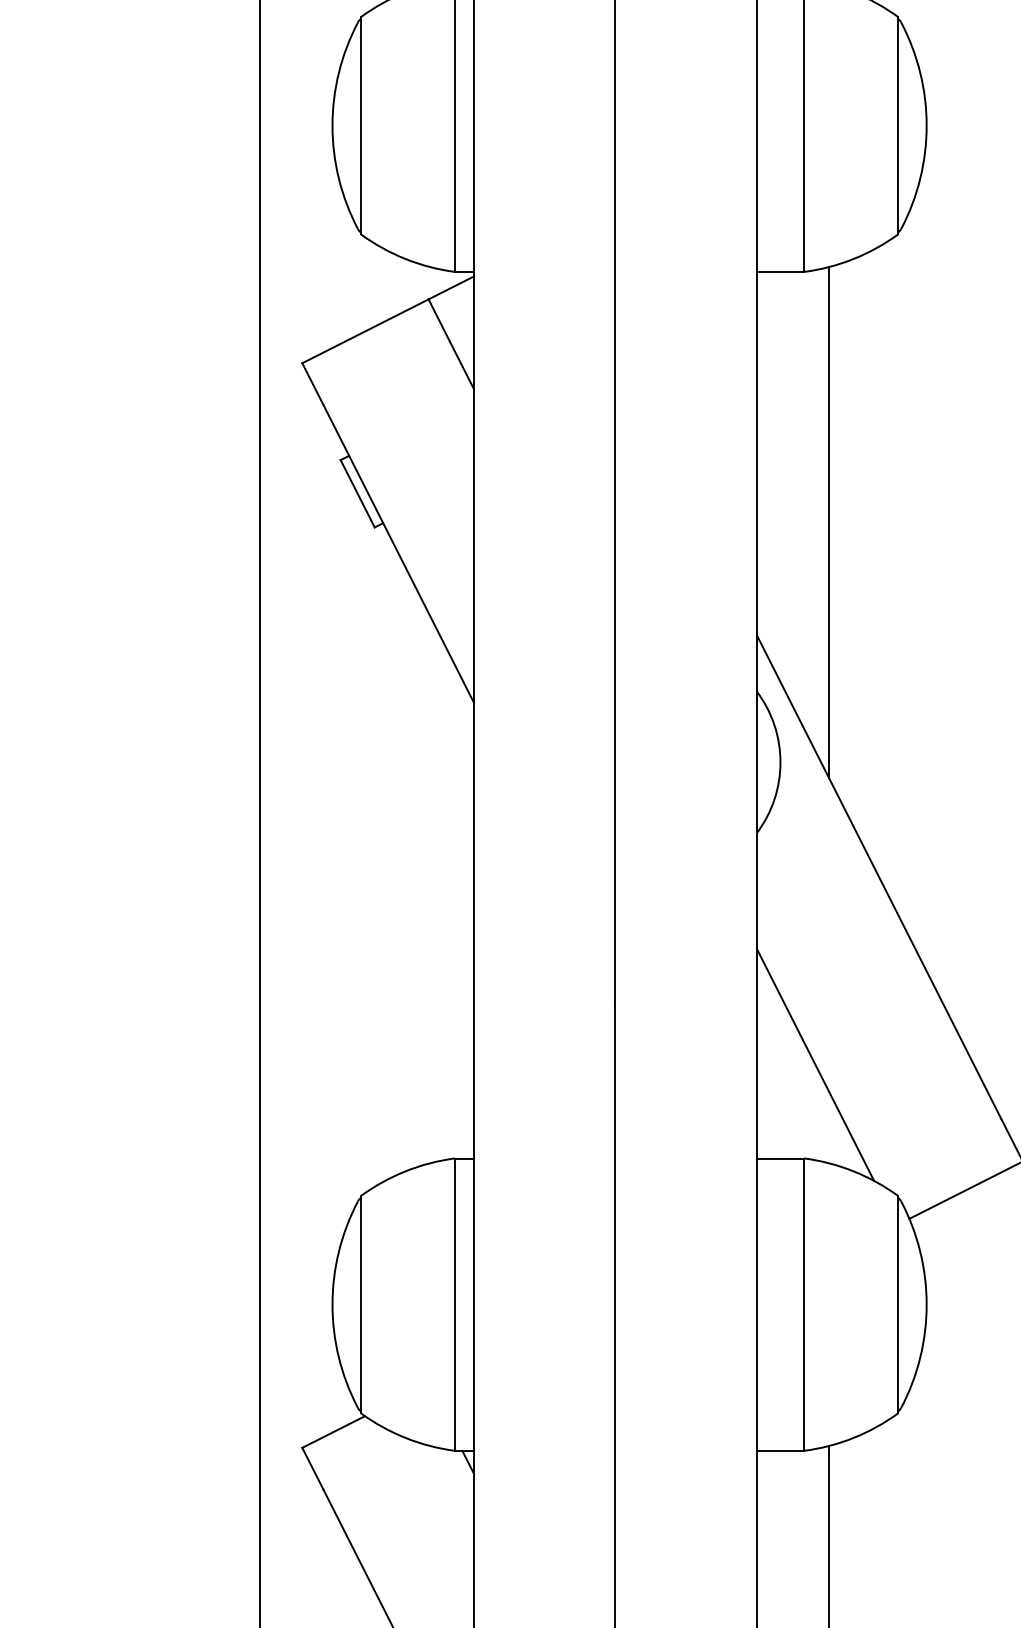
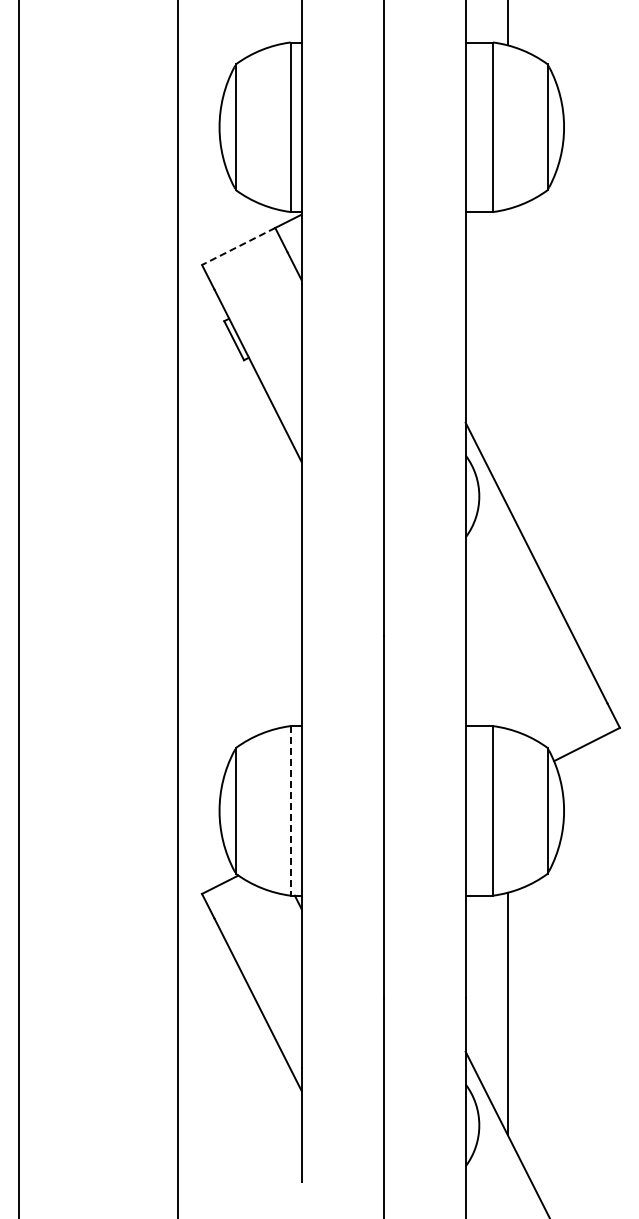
line: (365, 331) -> (238, 246), solid -> dashed
line: (829, 522) -> (507, 357), removed
line: (815, 1064) -> (499, 671), removed
line: (454, 1303) -> (290, 810), solid -> dashed

